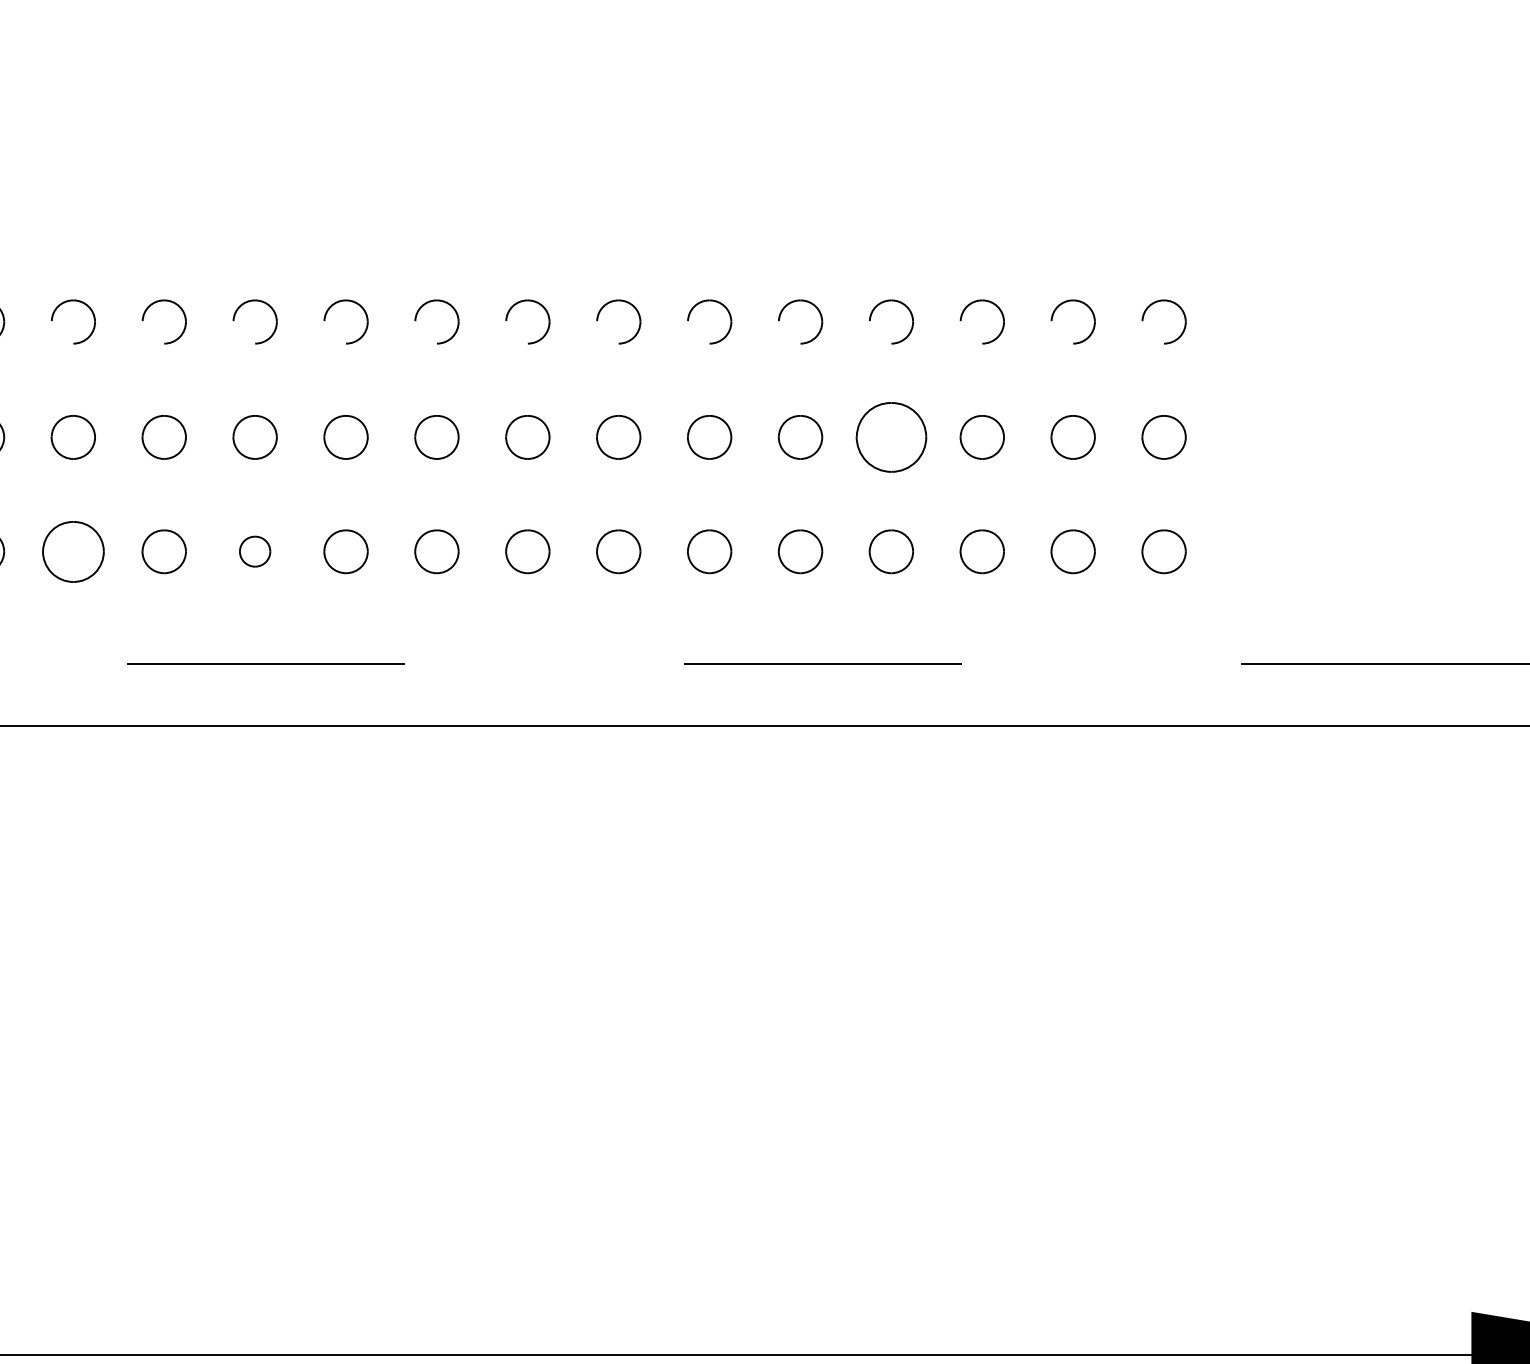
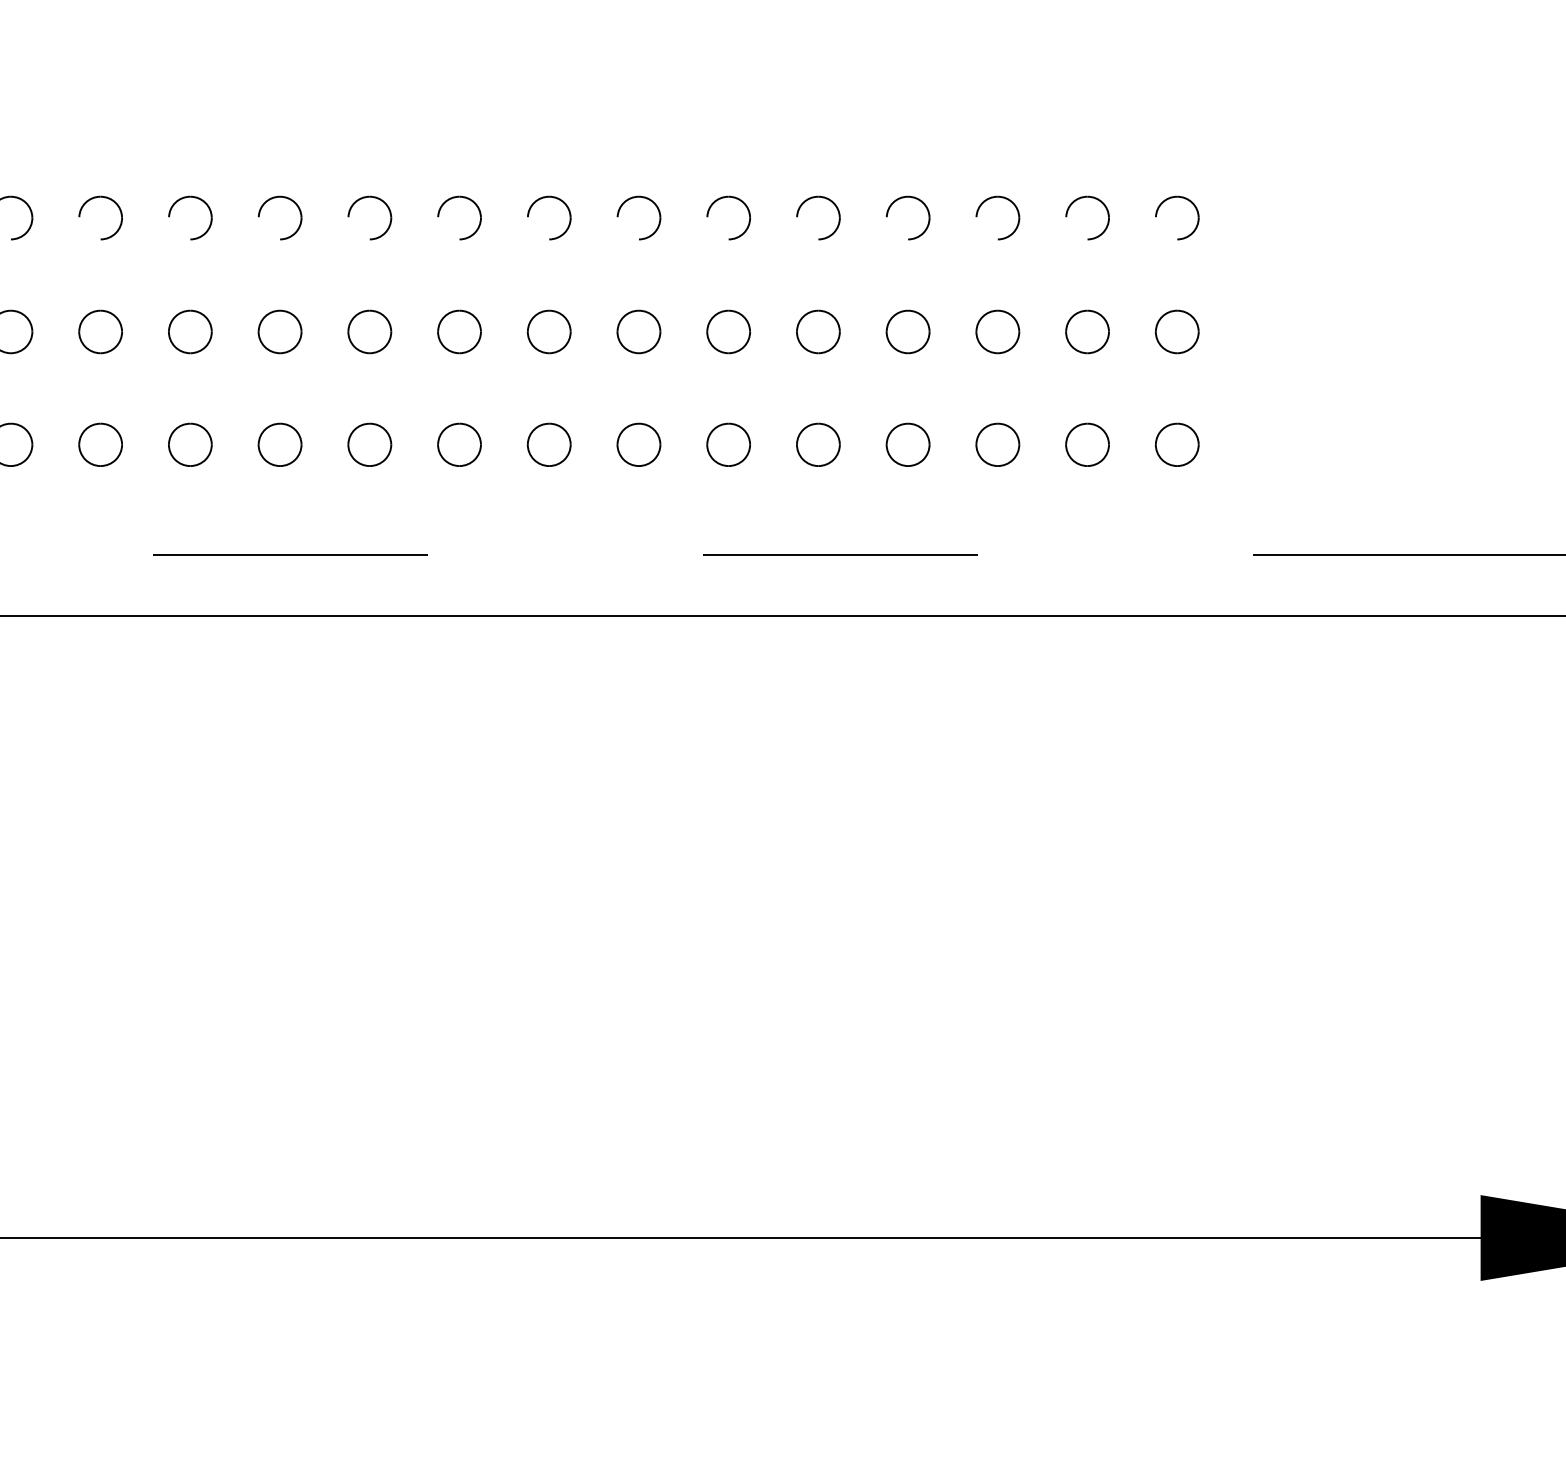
part: (890, 436) -> (907, 331), size x0.62
part: (73, 551) -> (100, 444), size x0.71
part: (254, 551) -> (279, 444), size x1.43

